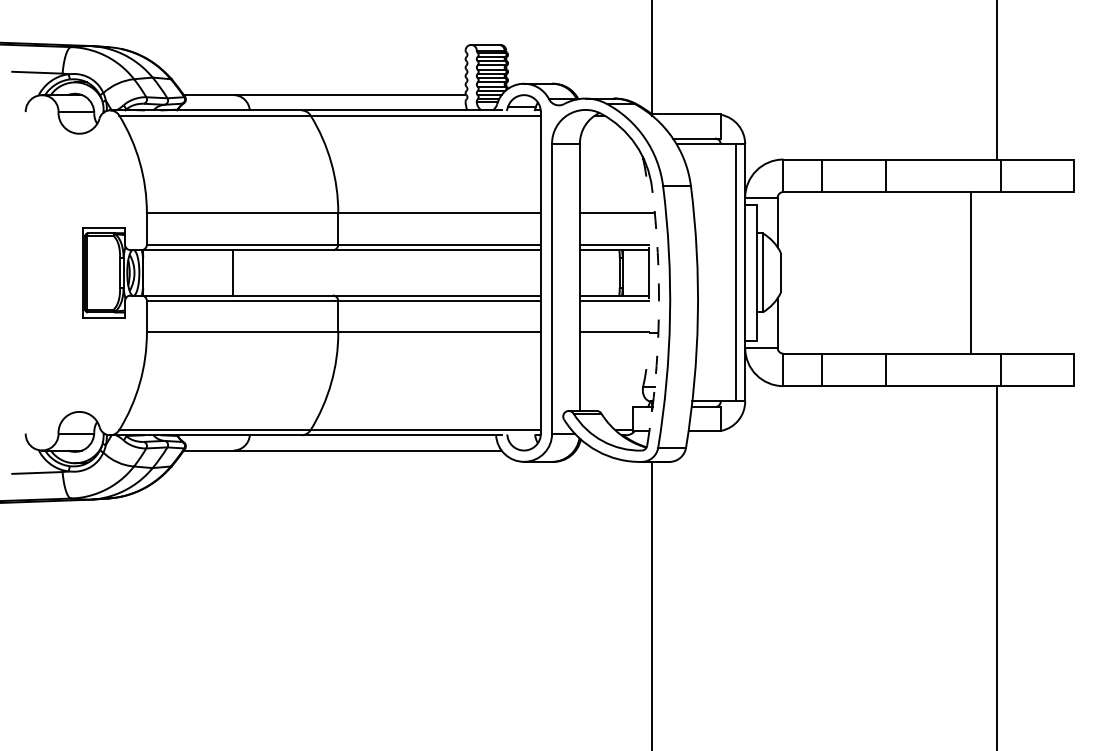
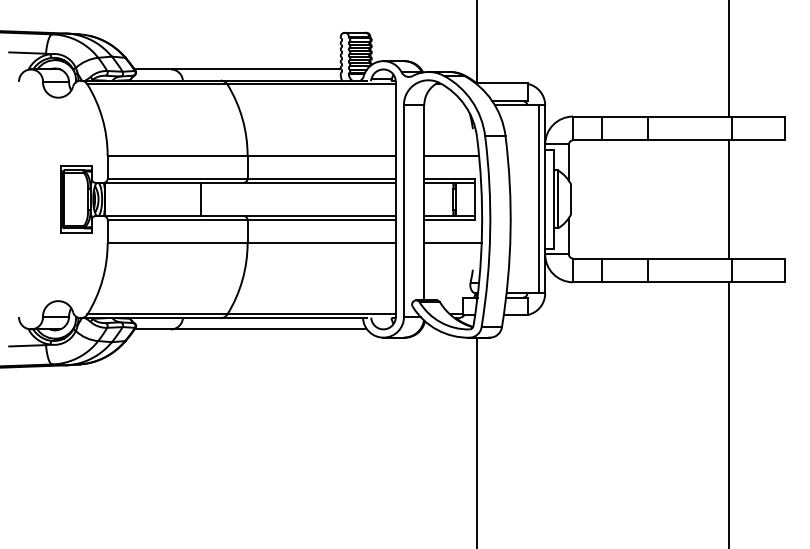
line: (232, 272) -> (200, 199), moved
line: (970, 272) -> (728, 199), moved
arc: (658, 317) -> (481, 232), dashed -> solid

